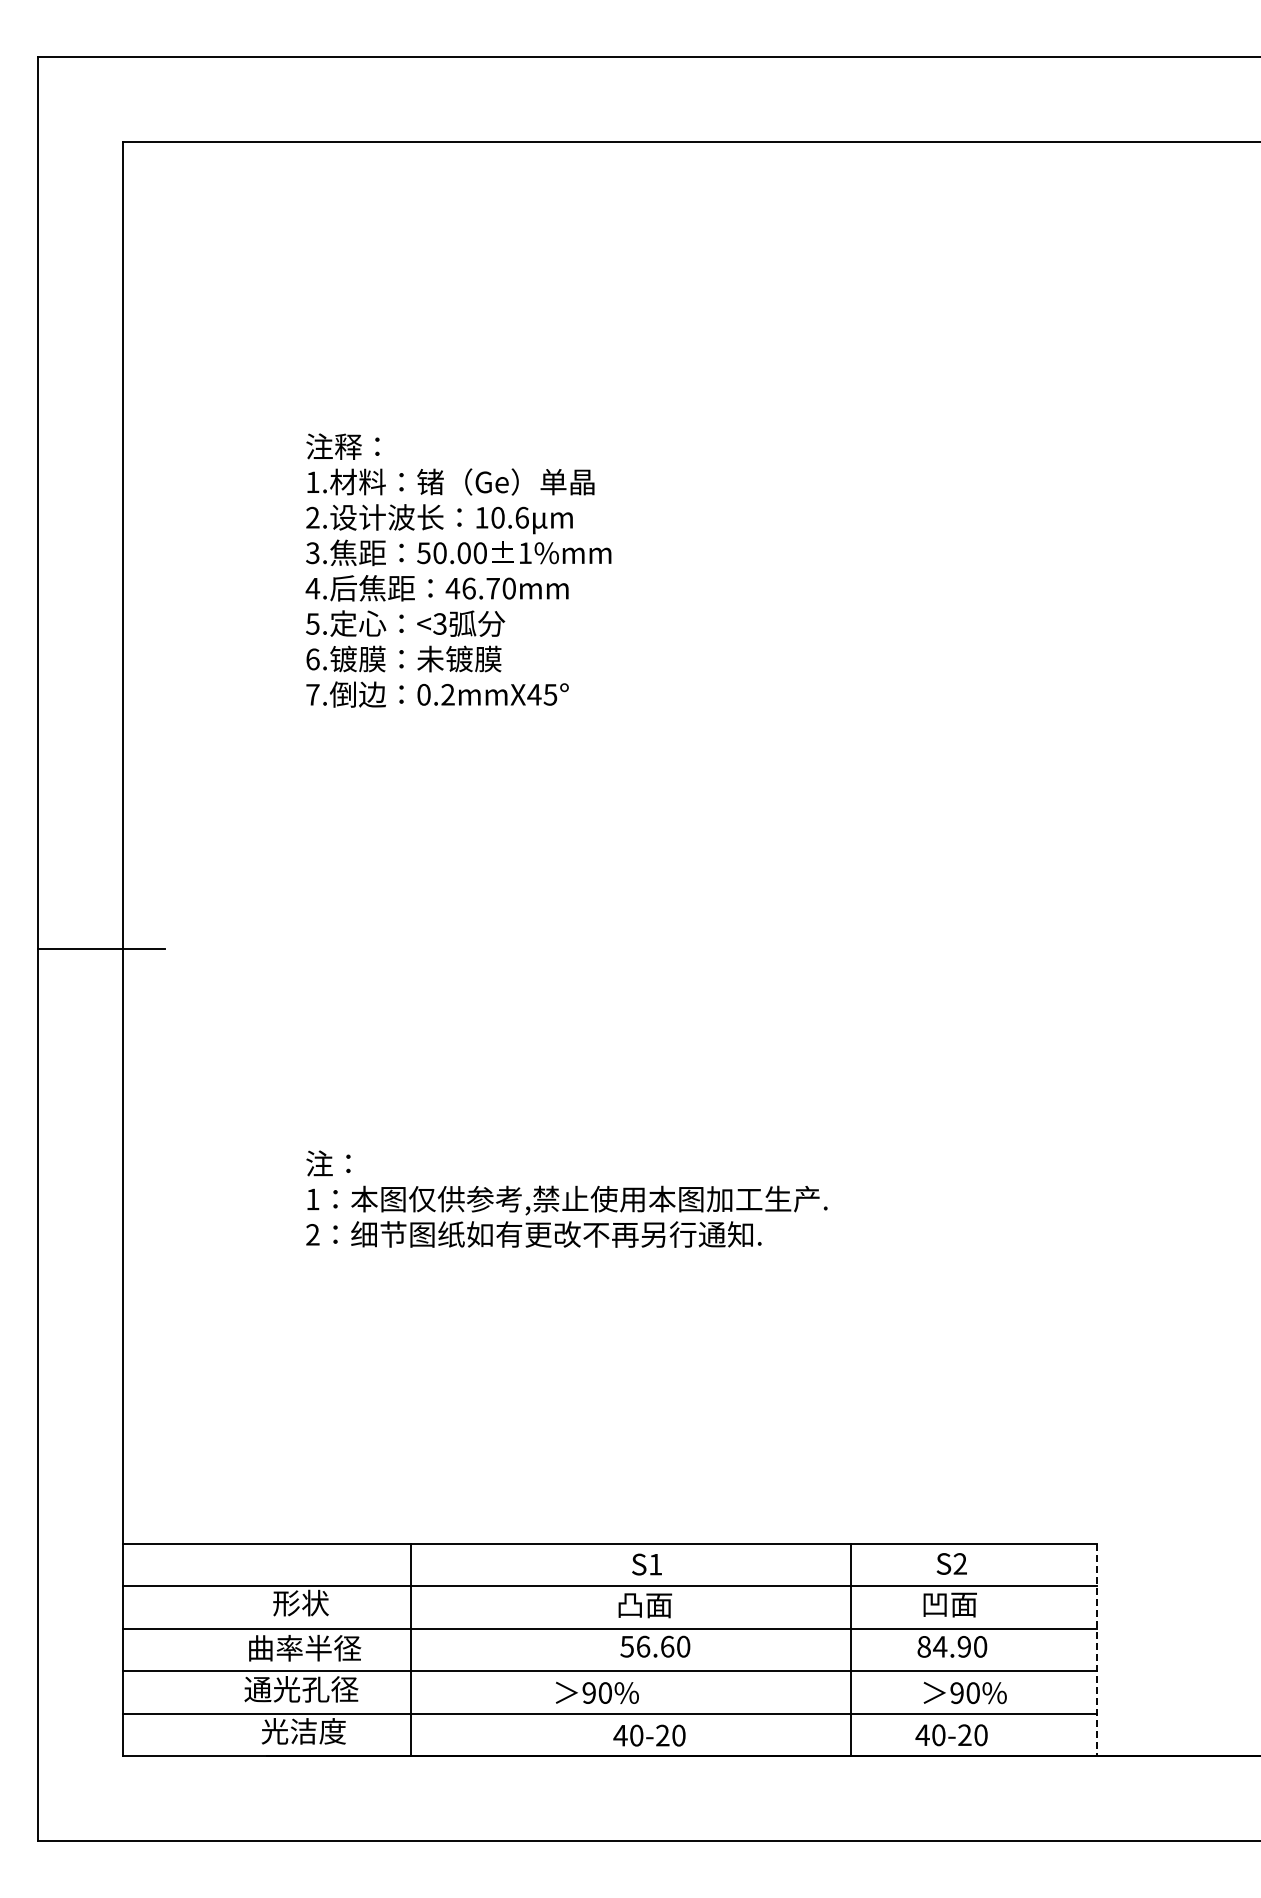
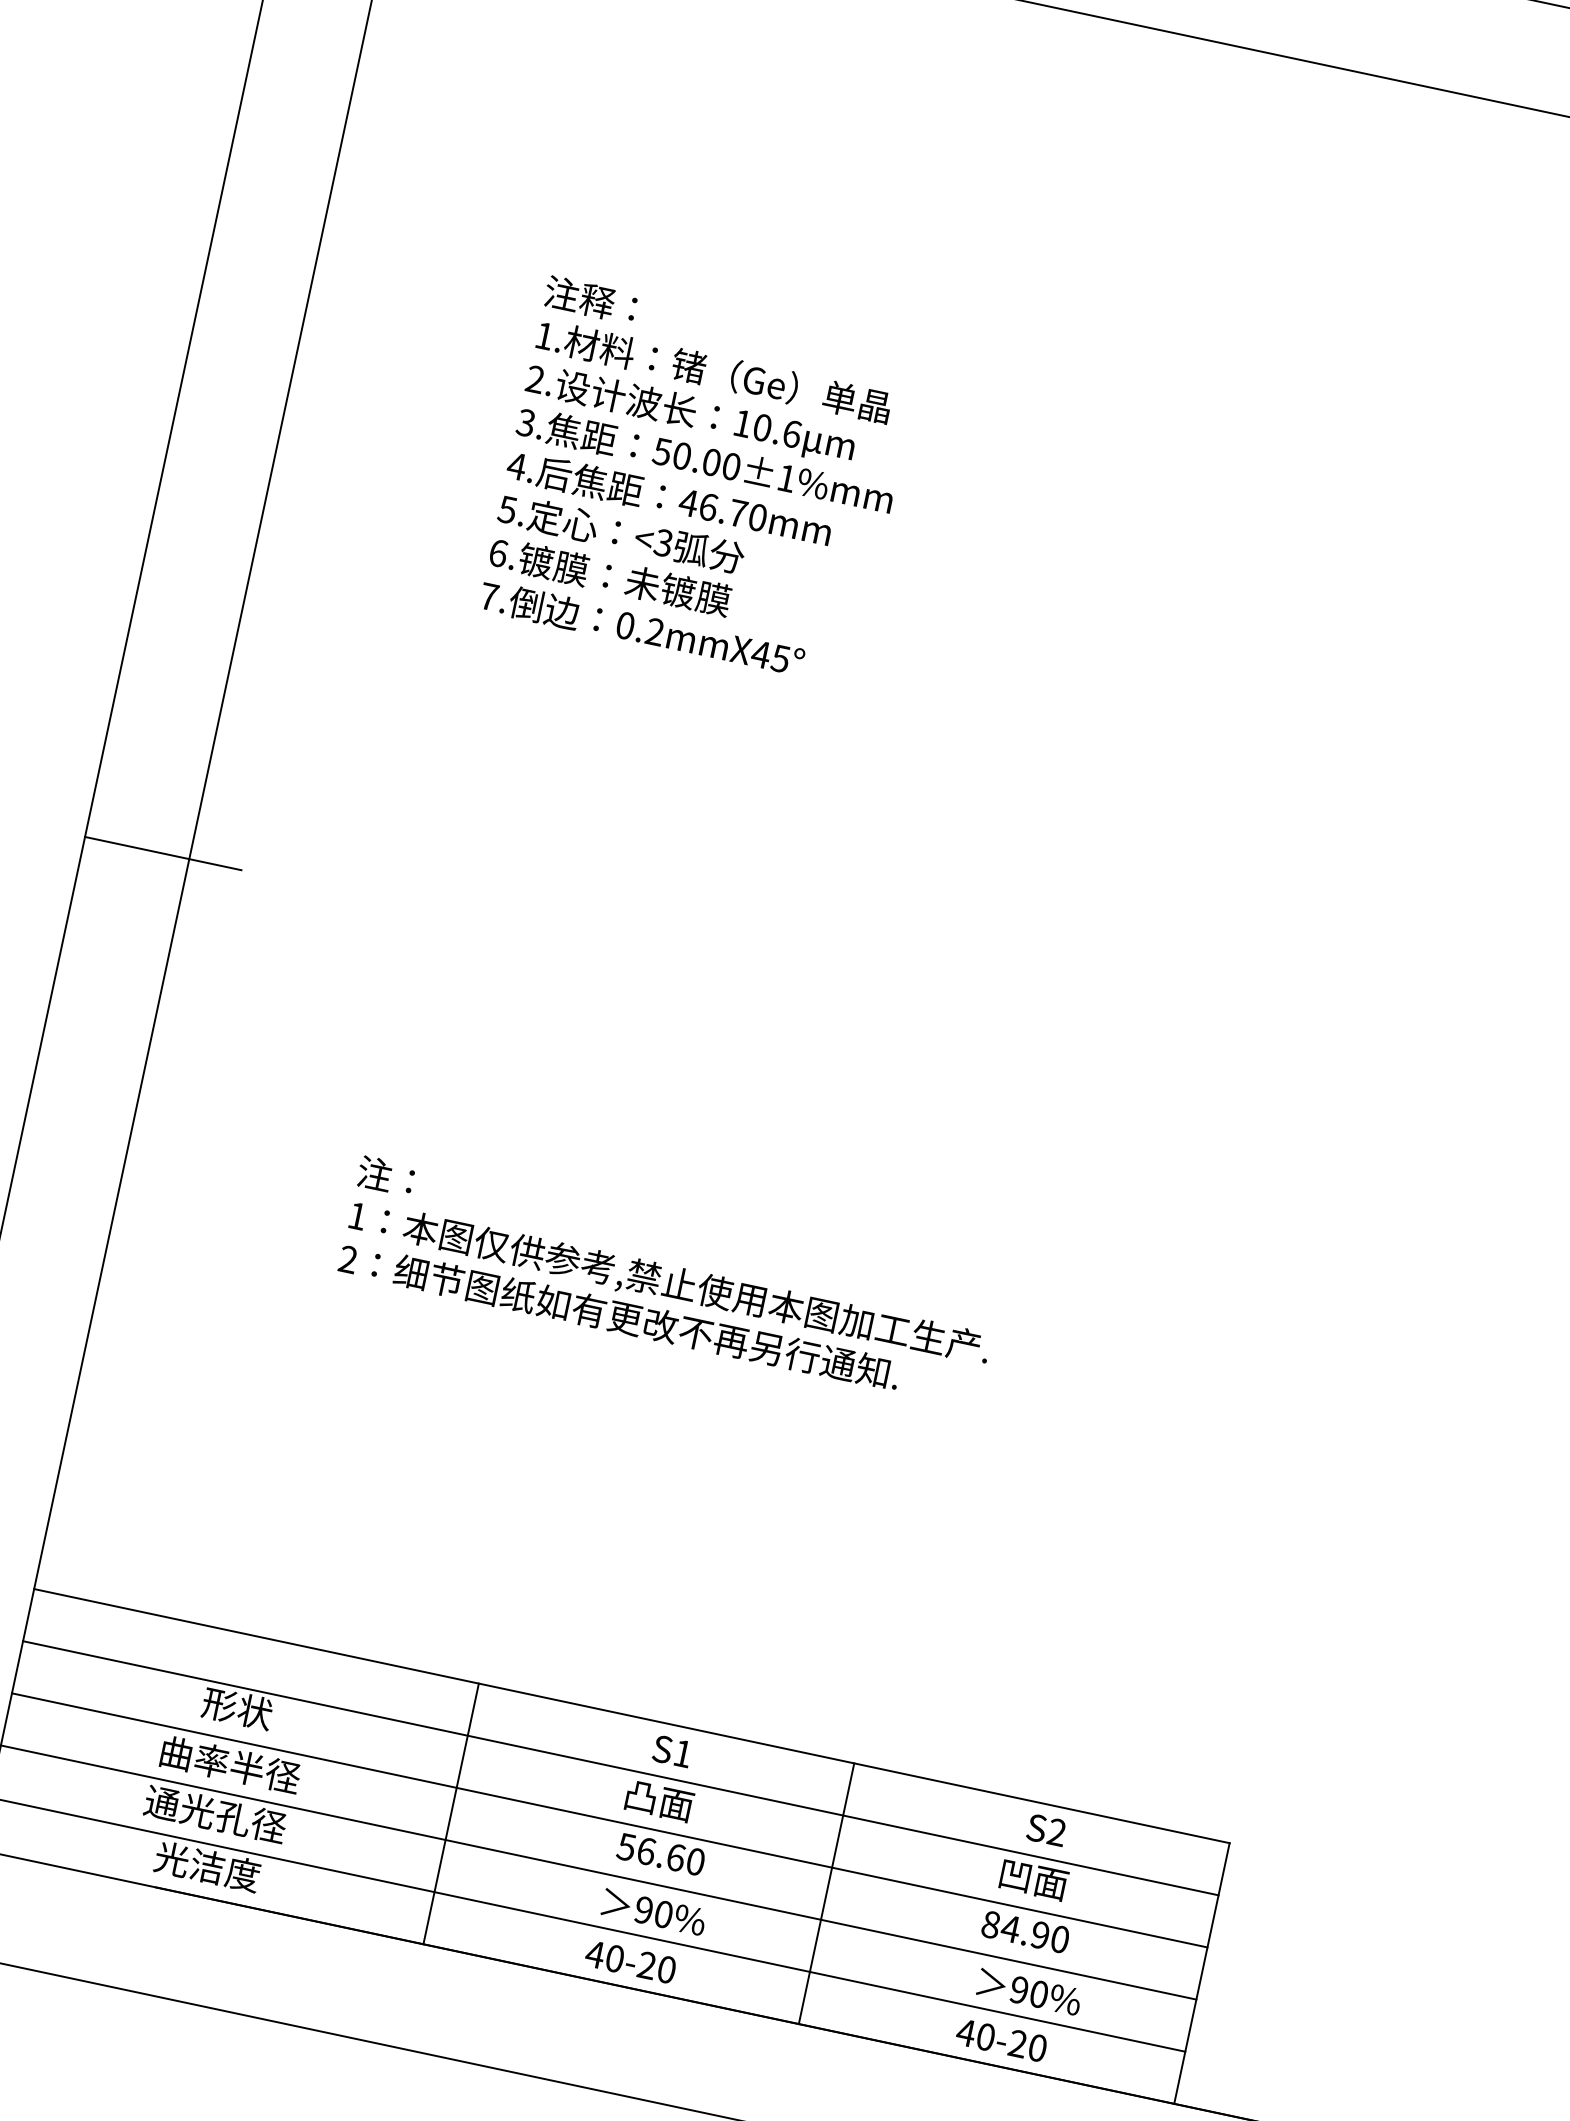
line: (410, 1649) -> (450, 1813), moved
line: (850, 1649) -> (826, 1893), moved
line: (1096, 1650) -> (1201, 1974), dashed -> solid
text: (597, 1692) -> (654, 1911), moved

